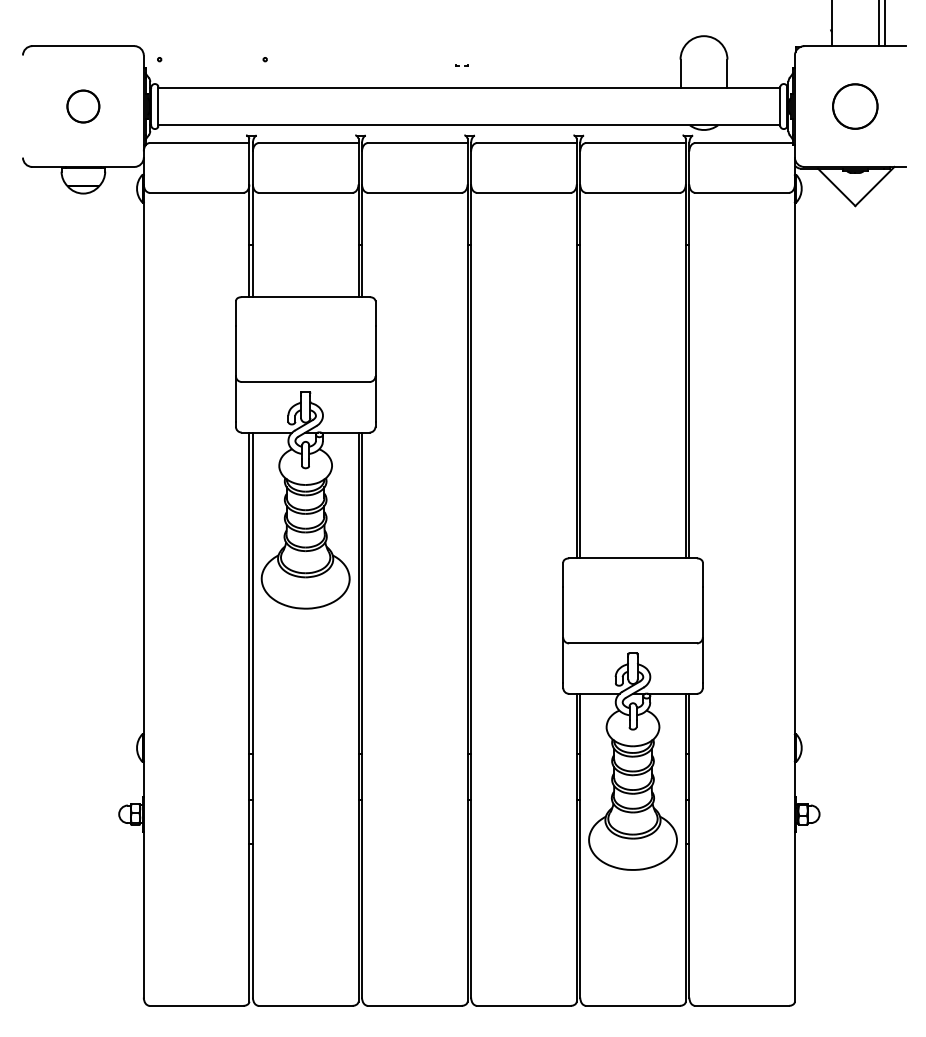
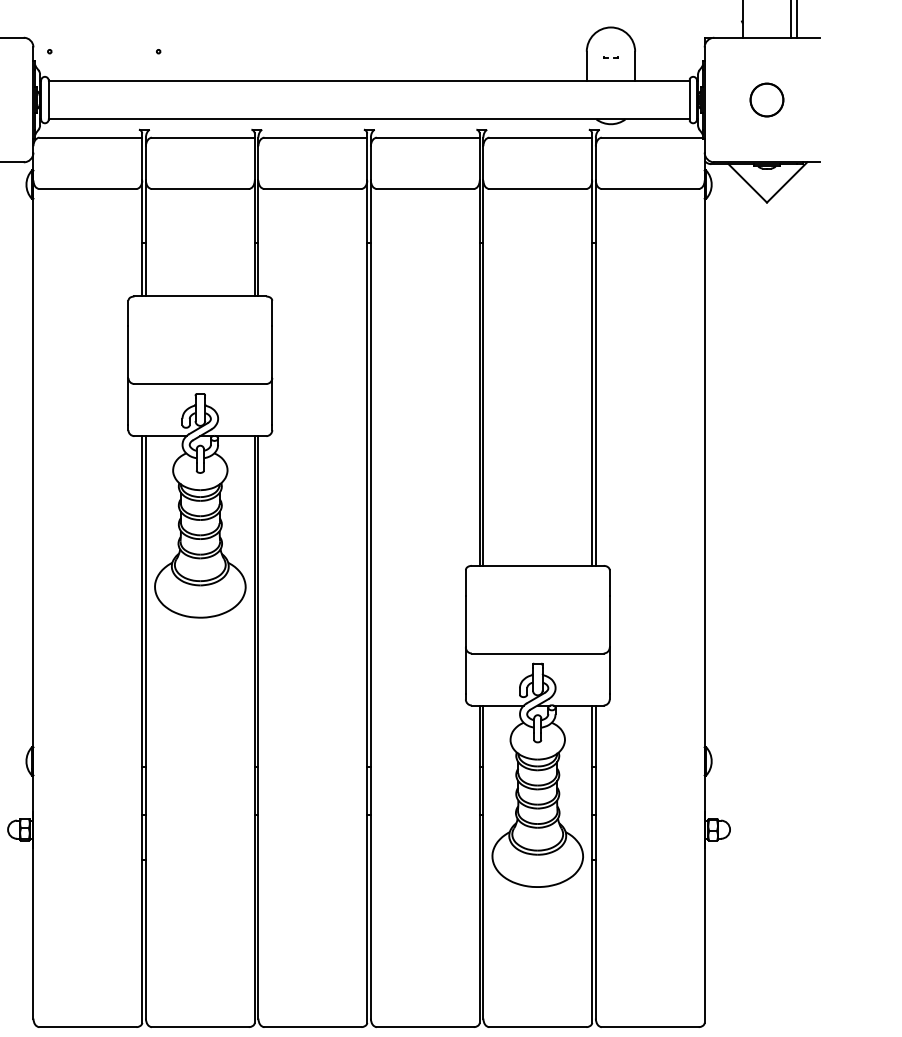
part: (461, 65) -> (610, 57), moved
part: (855, 106) -> (767, 100), size x0.71

